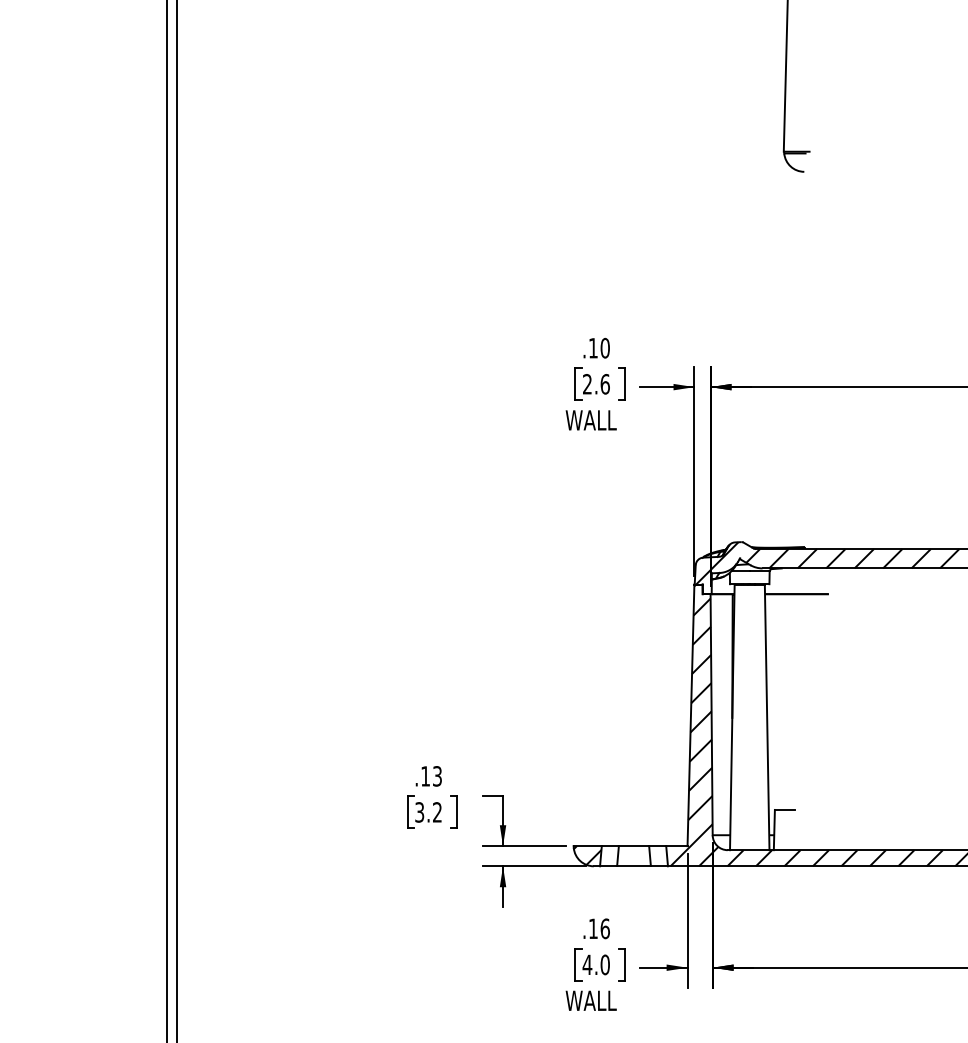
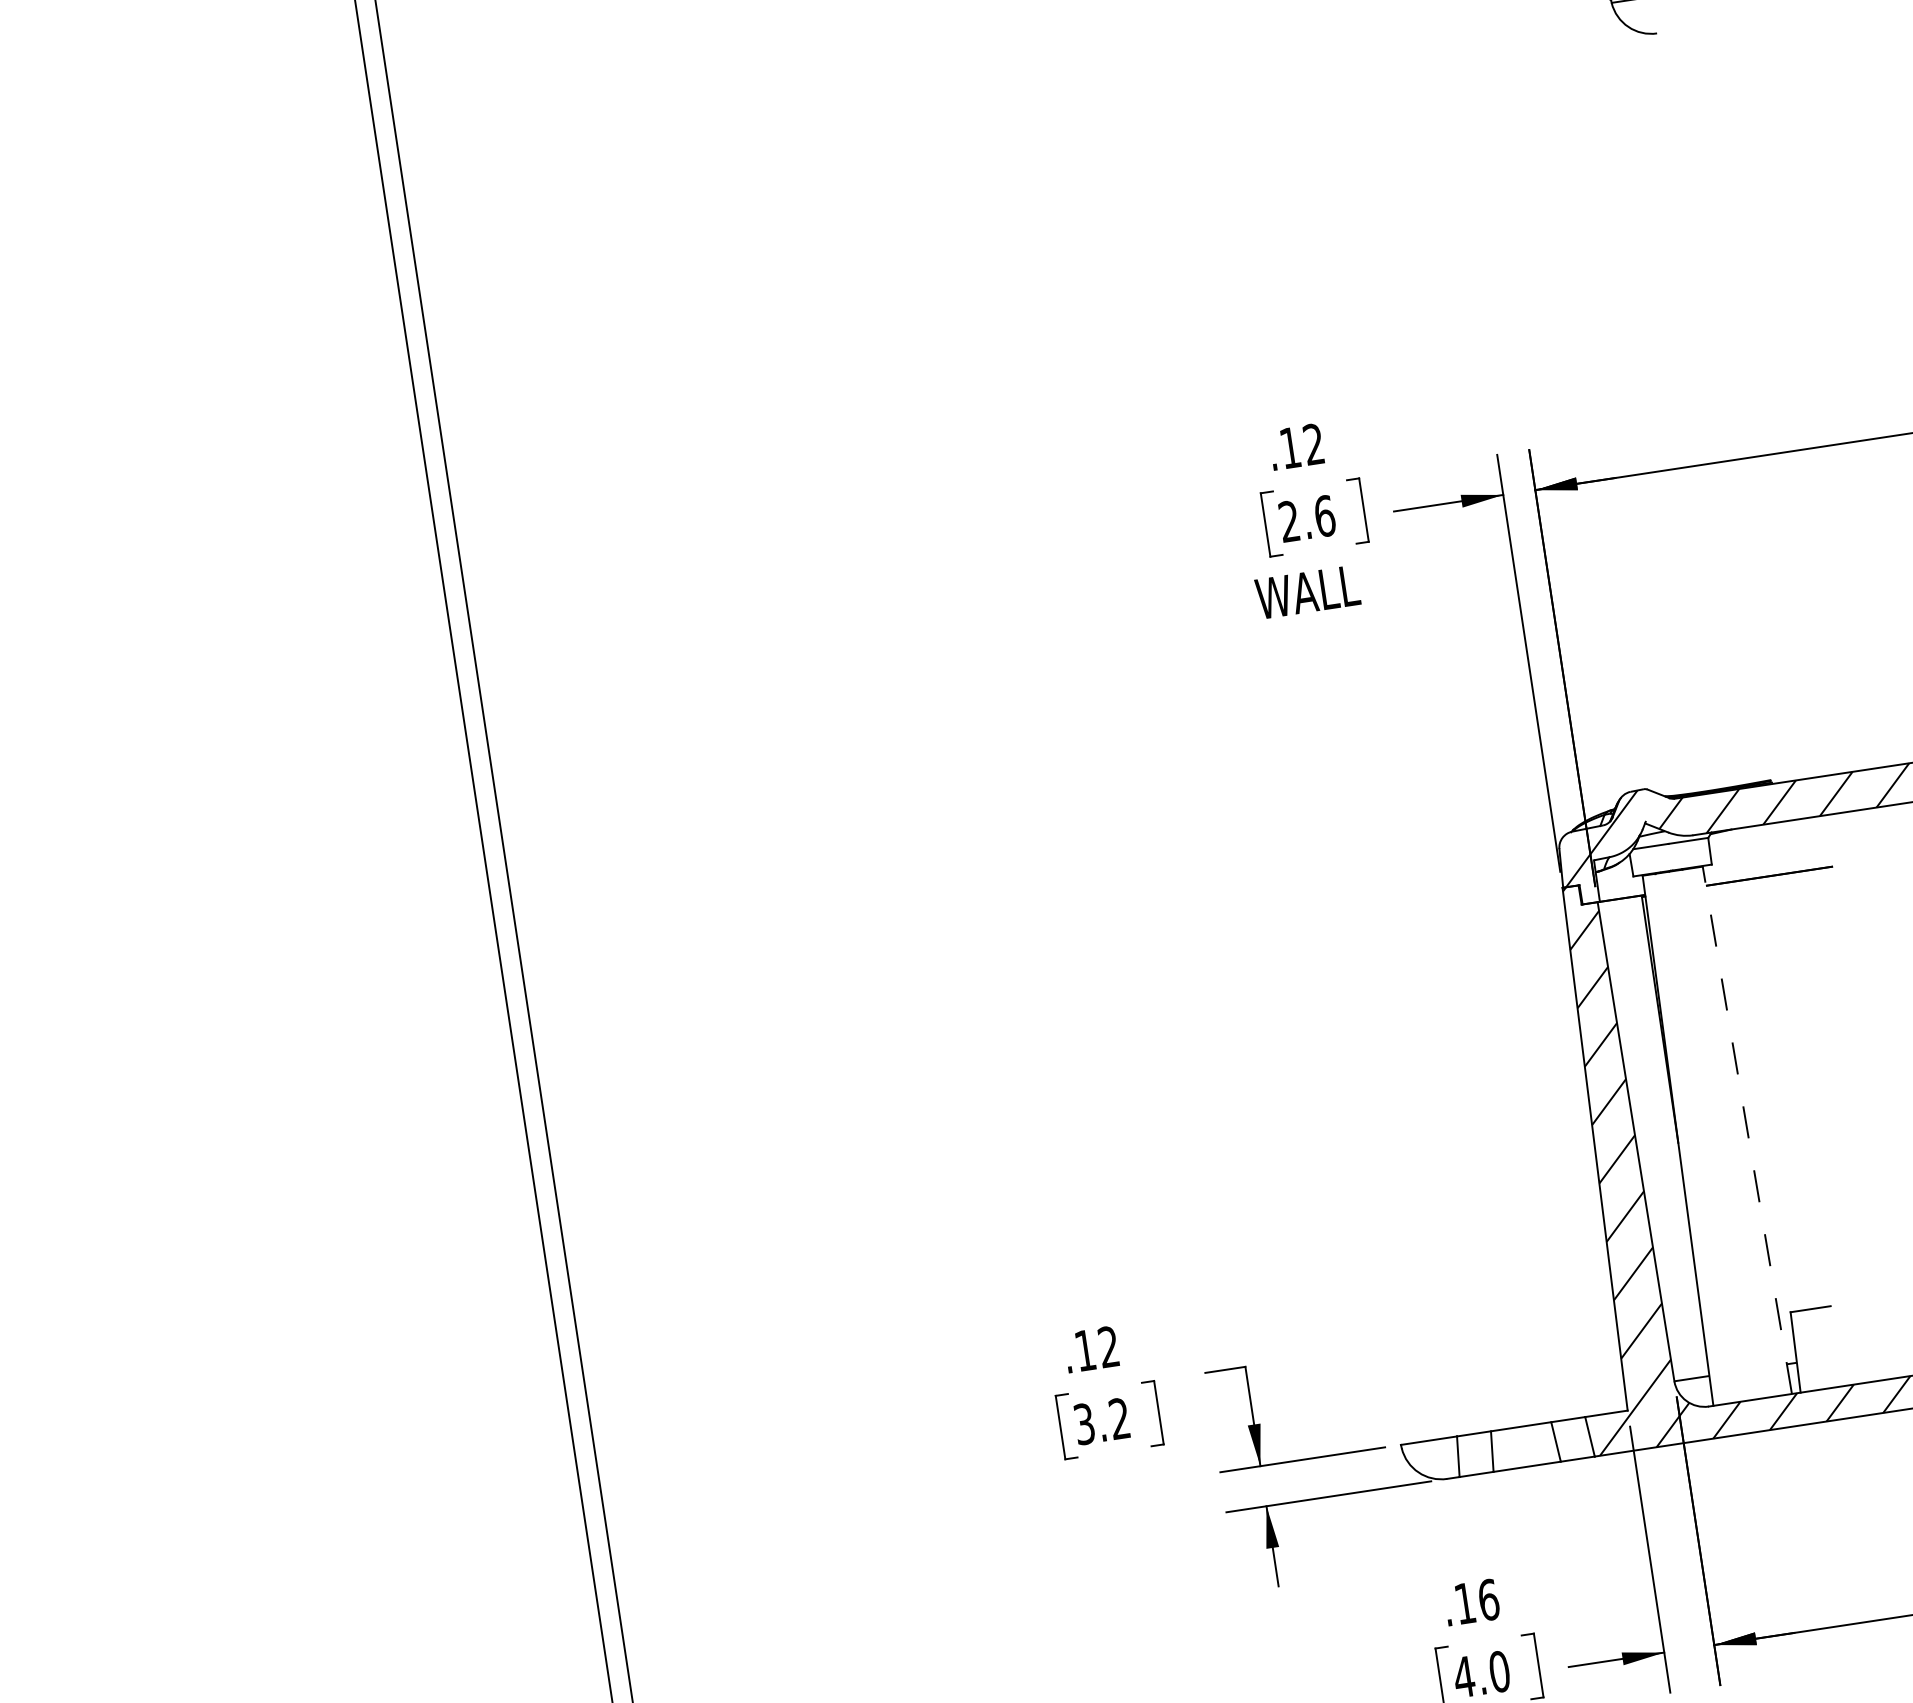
text: (604, 348) -> (1312, 445), .10 -> .12
line: (767, 717) -> (1748, 1130), solid -> dashed
text: (437, 776) -> (1109, 1347), .13 -> .12
hatch: (587, 855) -> (1431, 1459), removed

